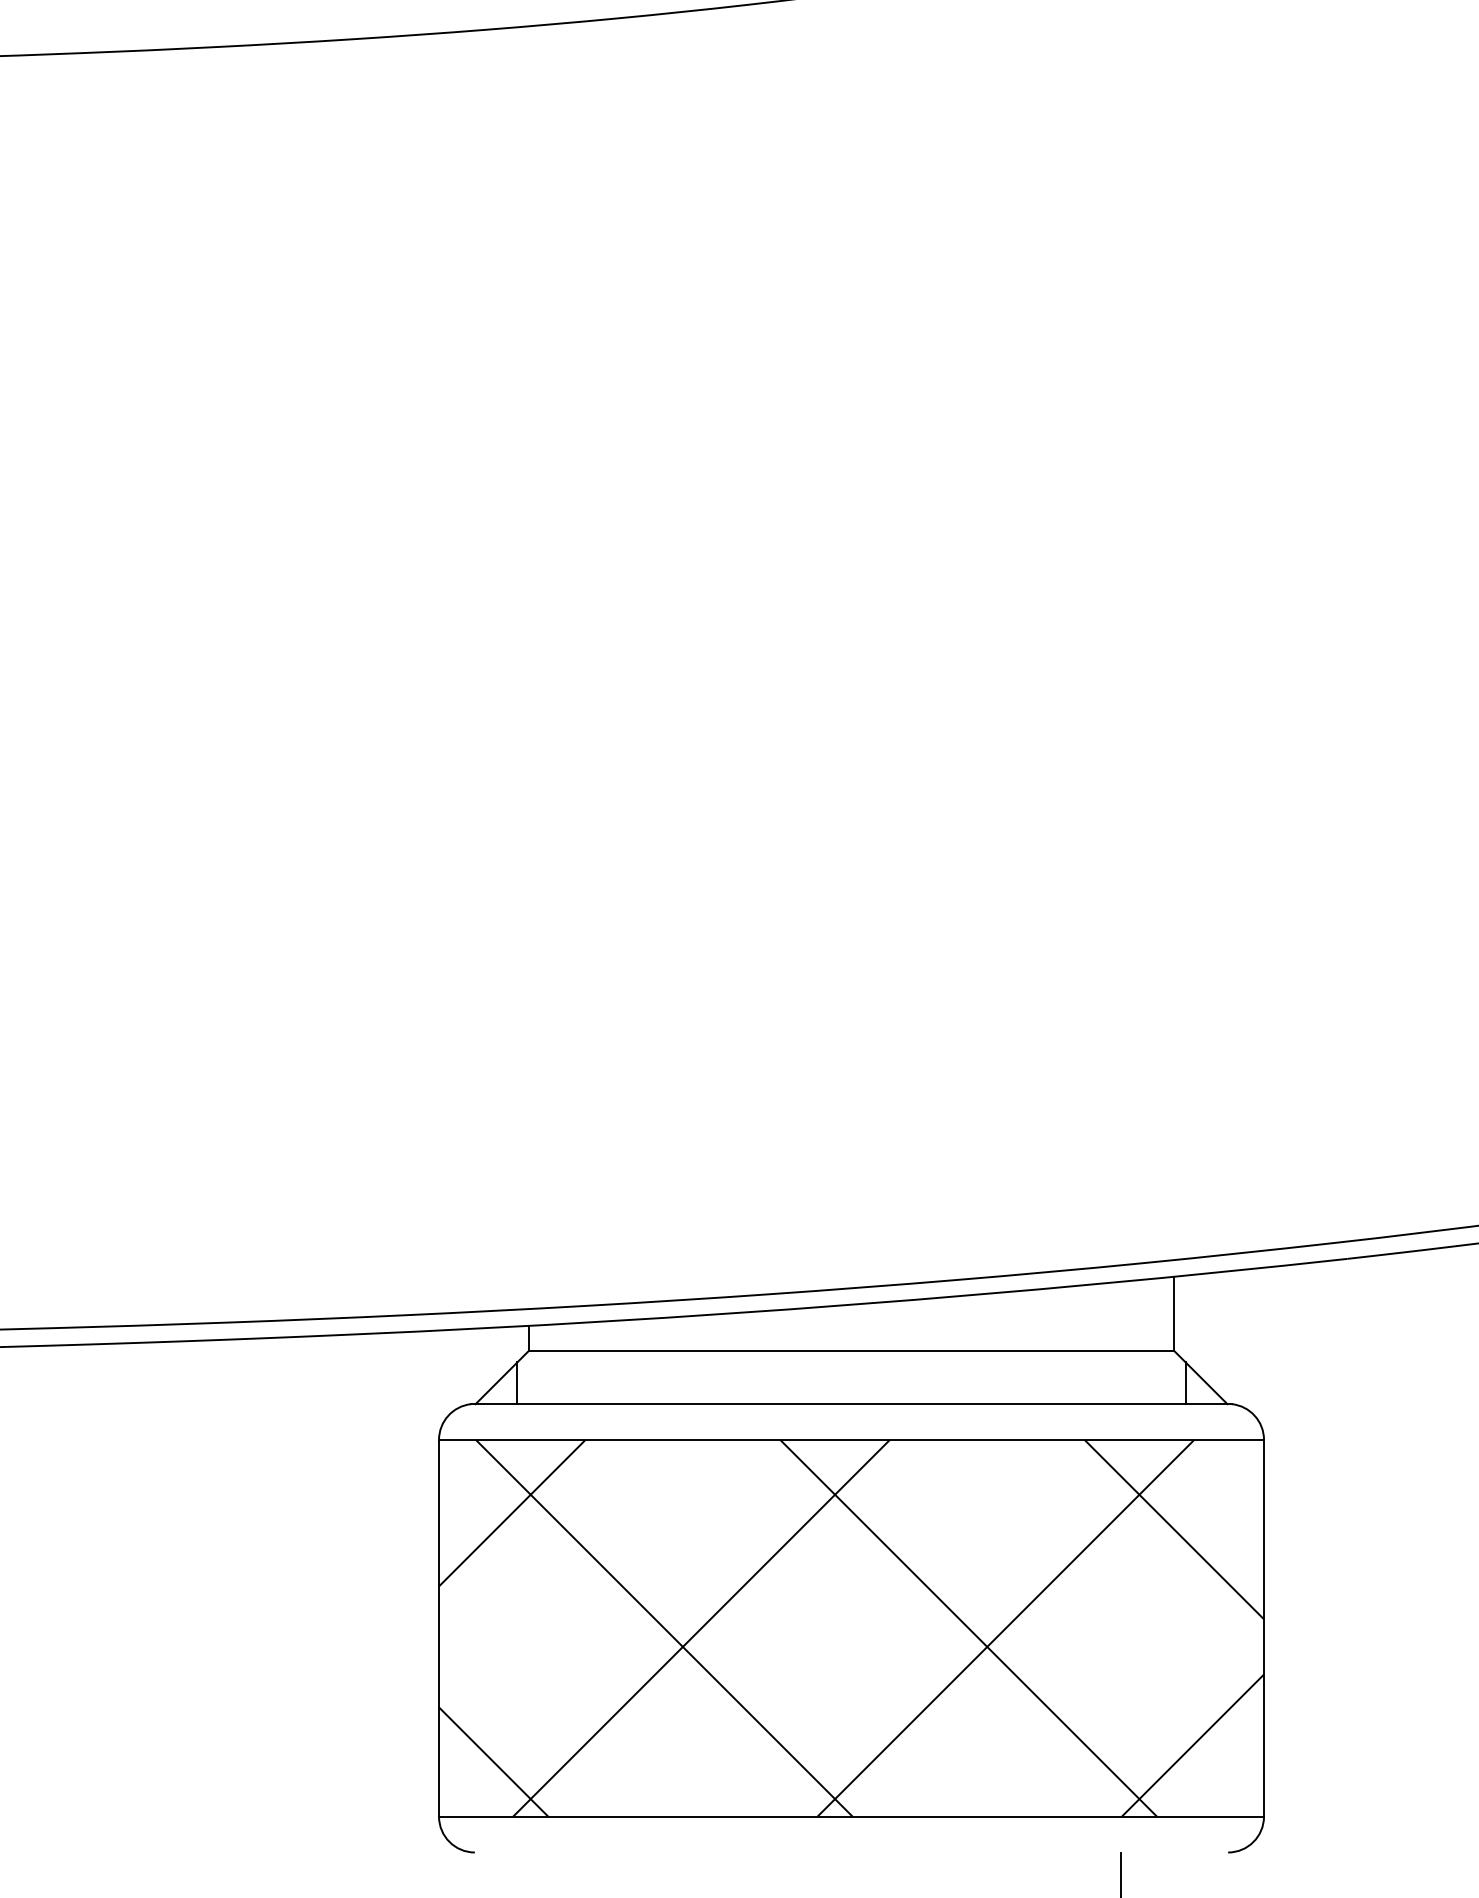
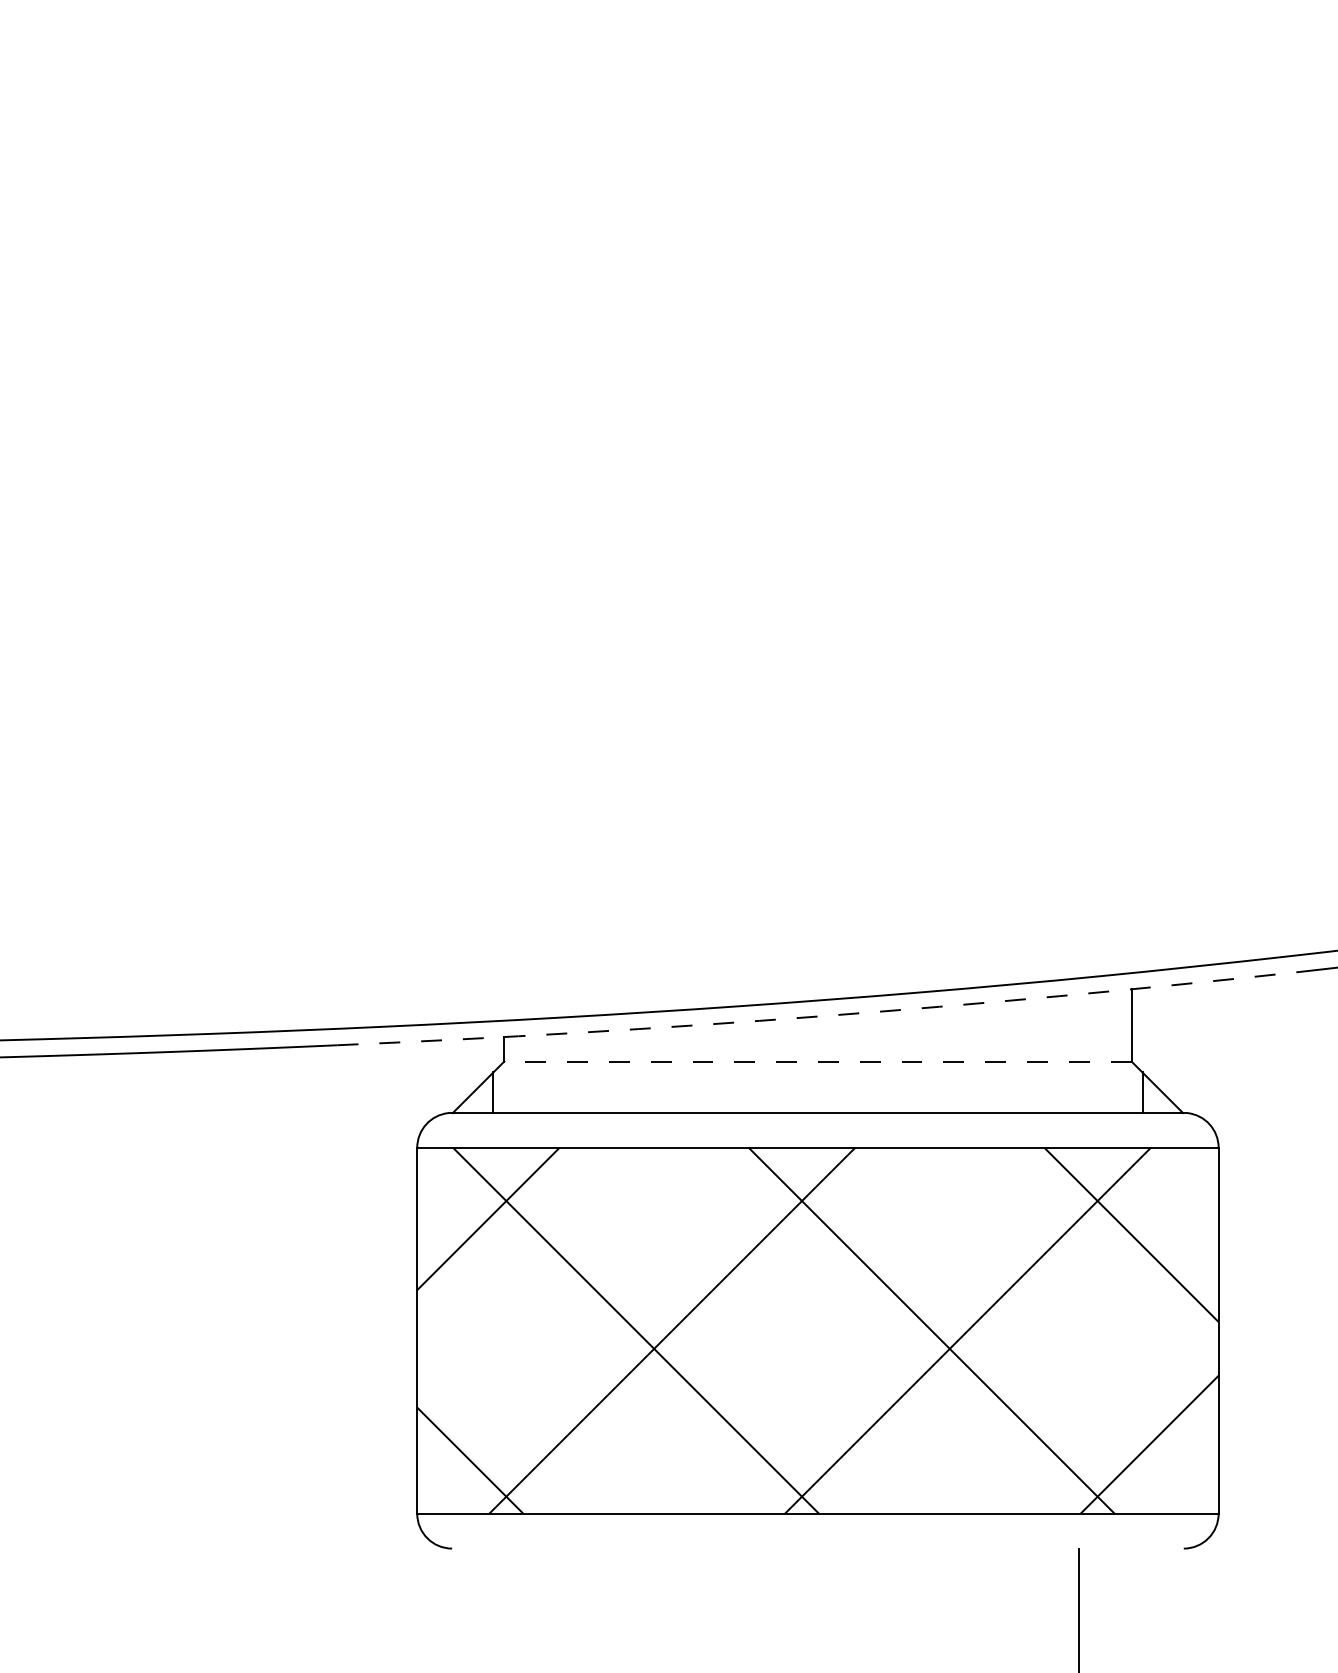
arc: (852, 1304) -> (818, 1016), solid -> dashed
line: (851, 1351) -> (817, 1061), solid -> dashed

